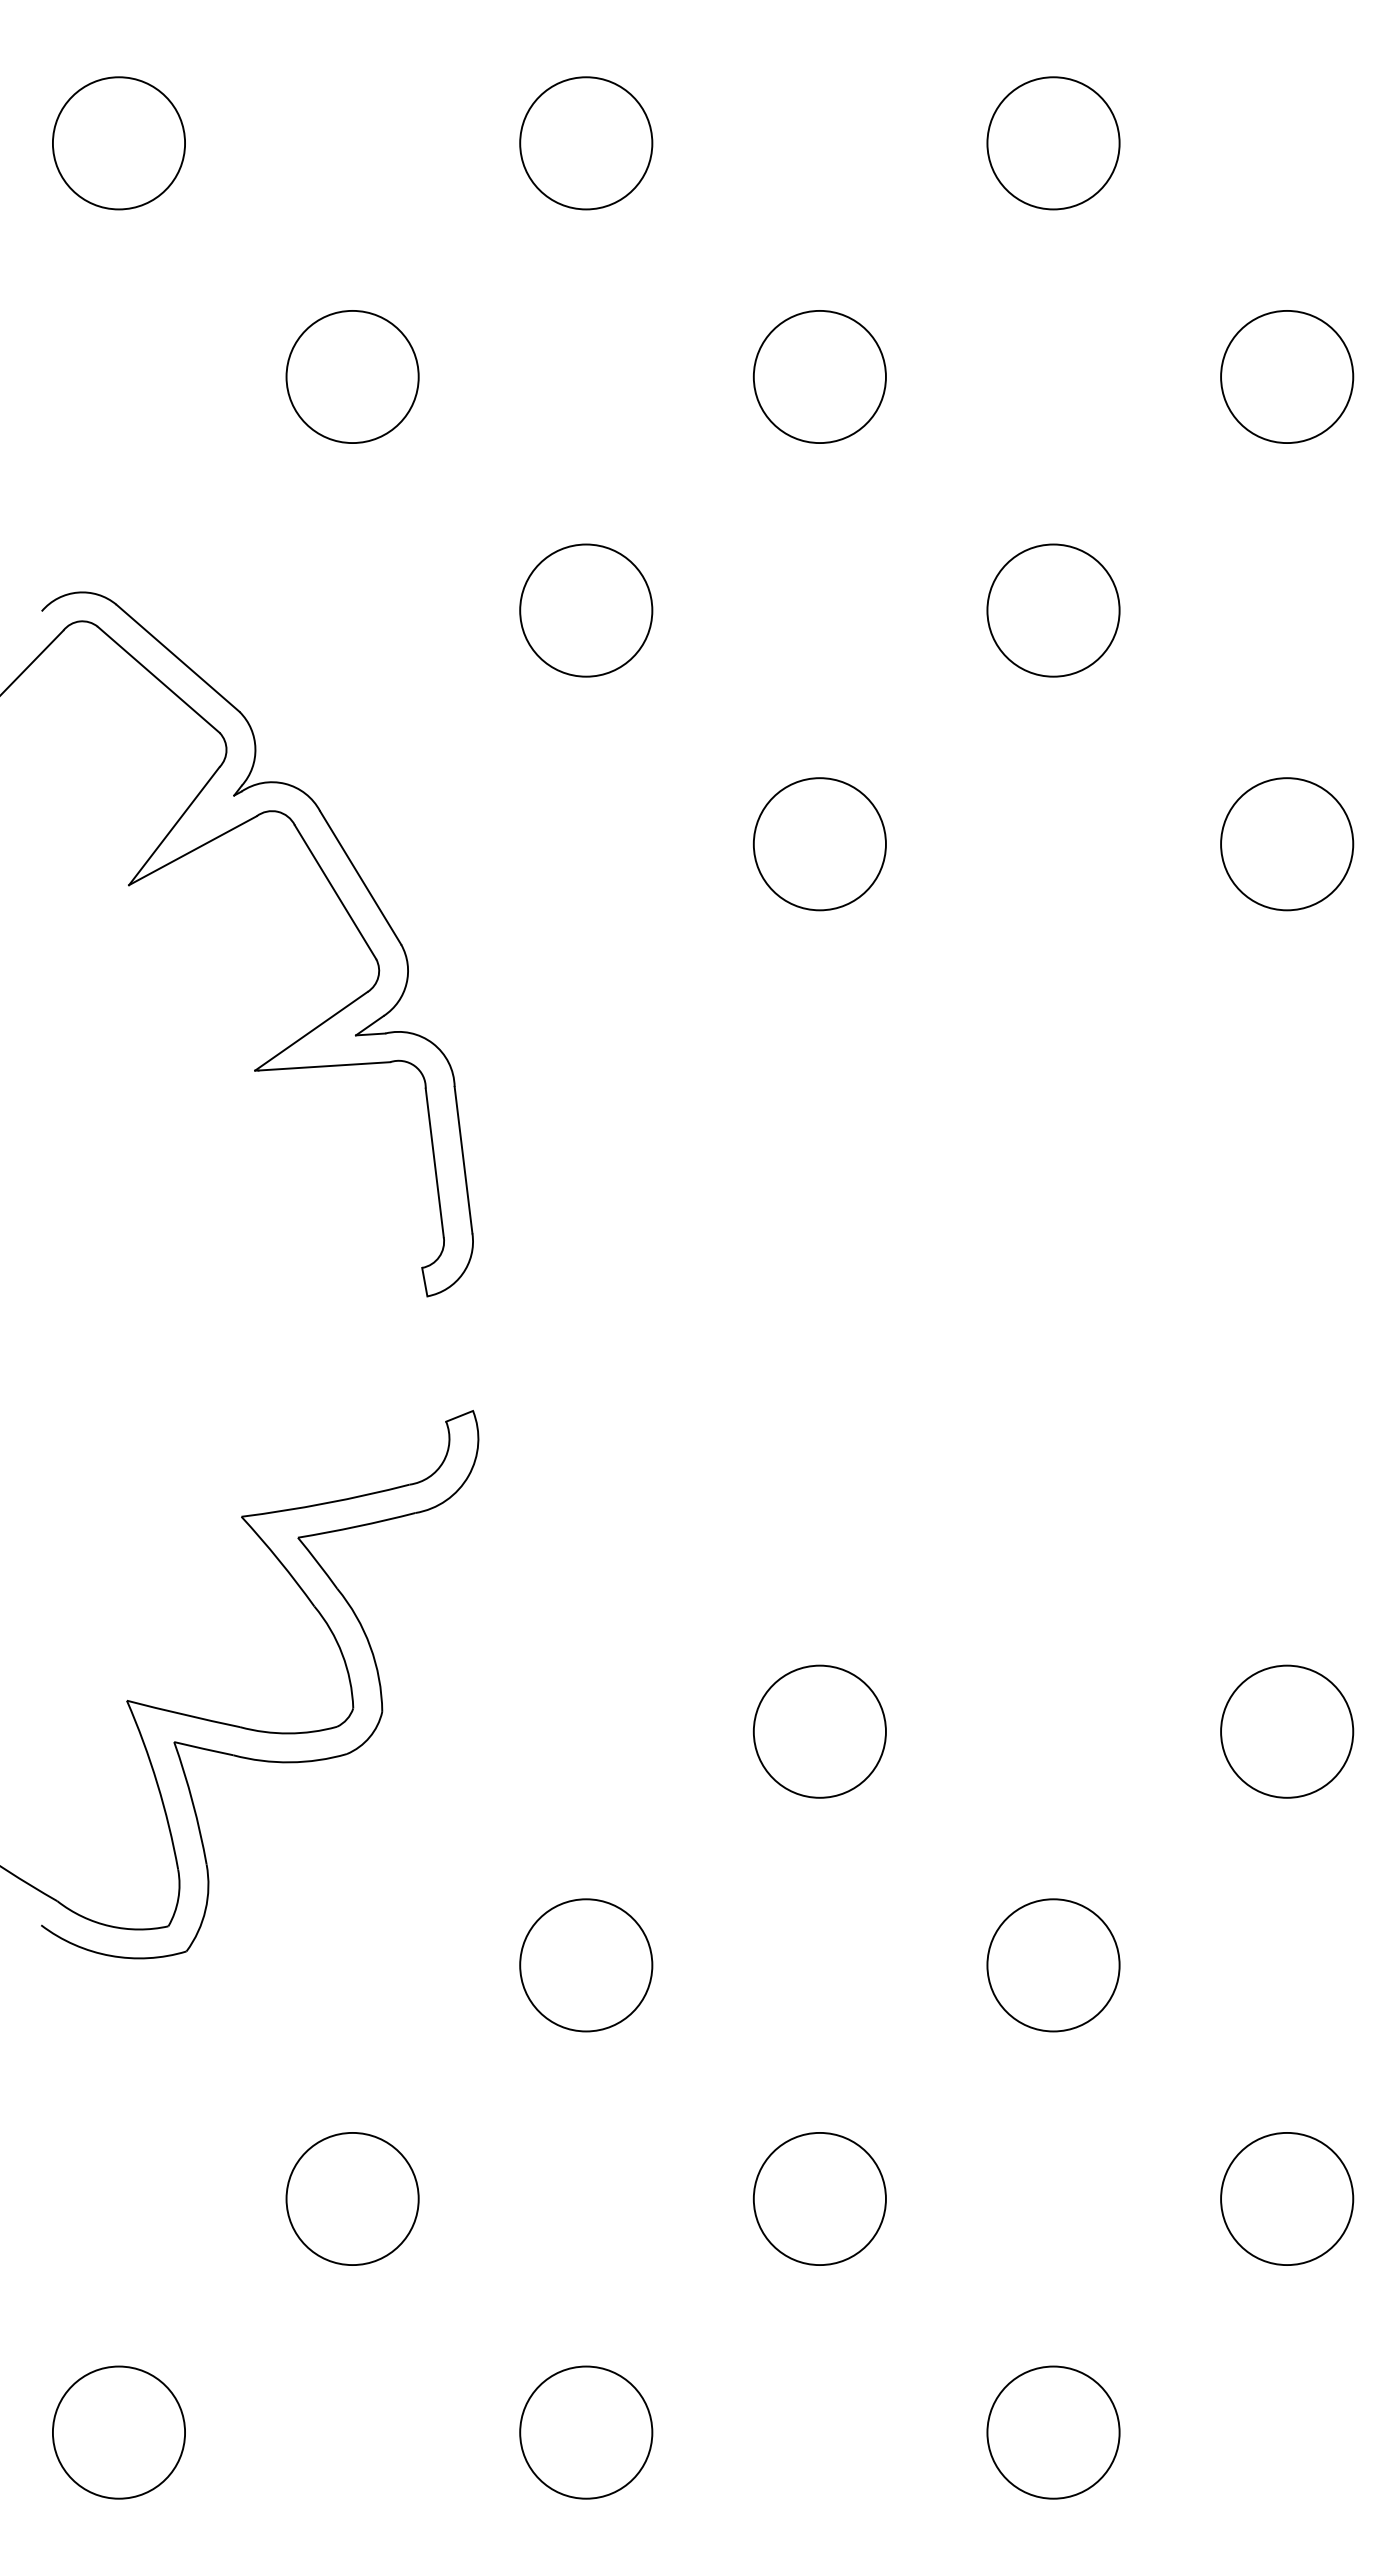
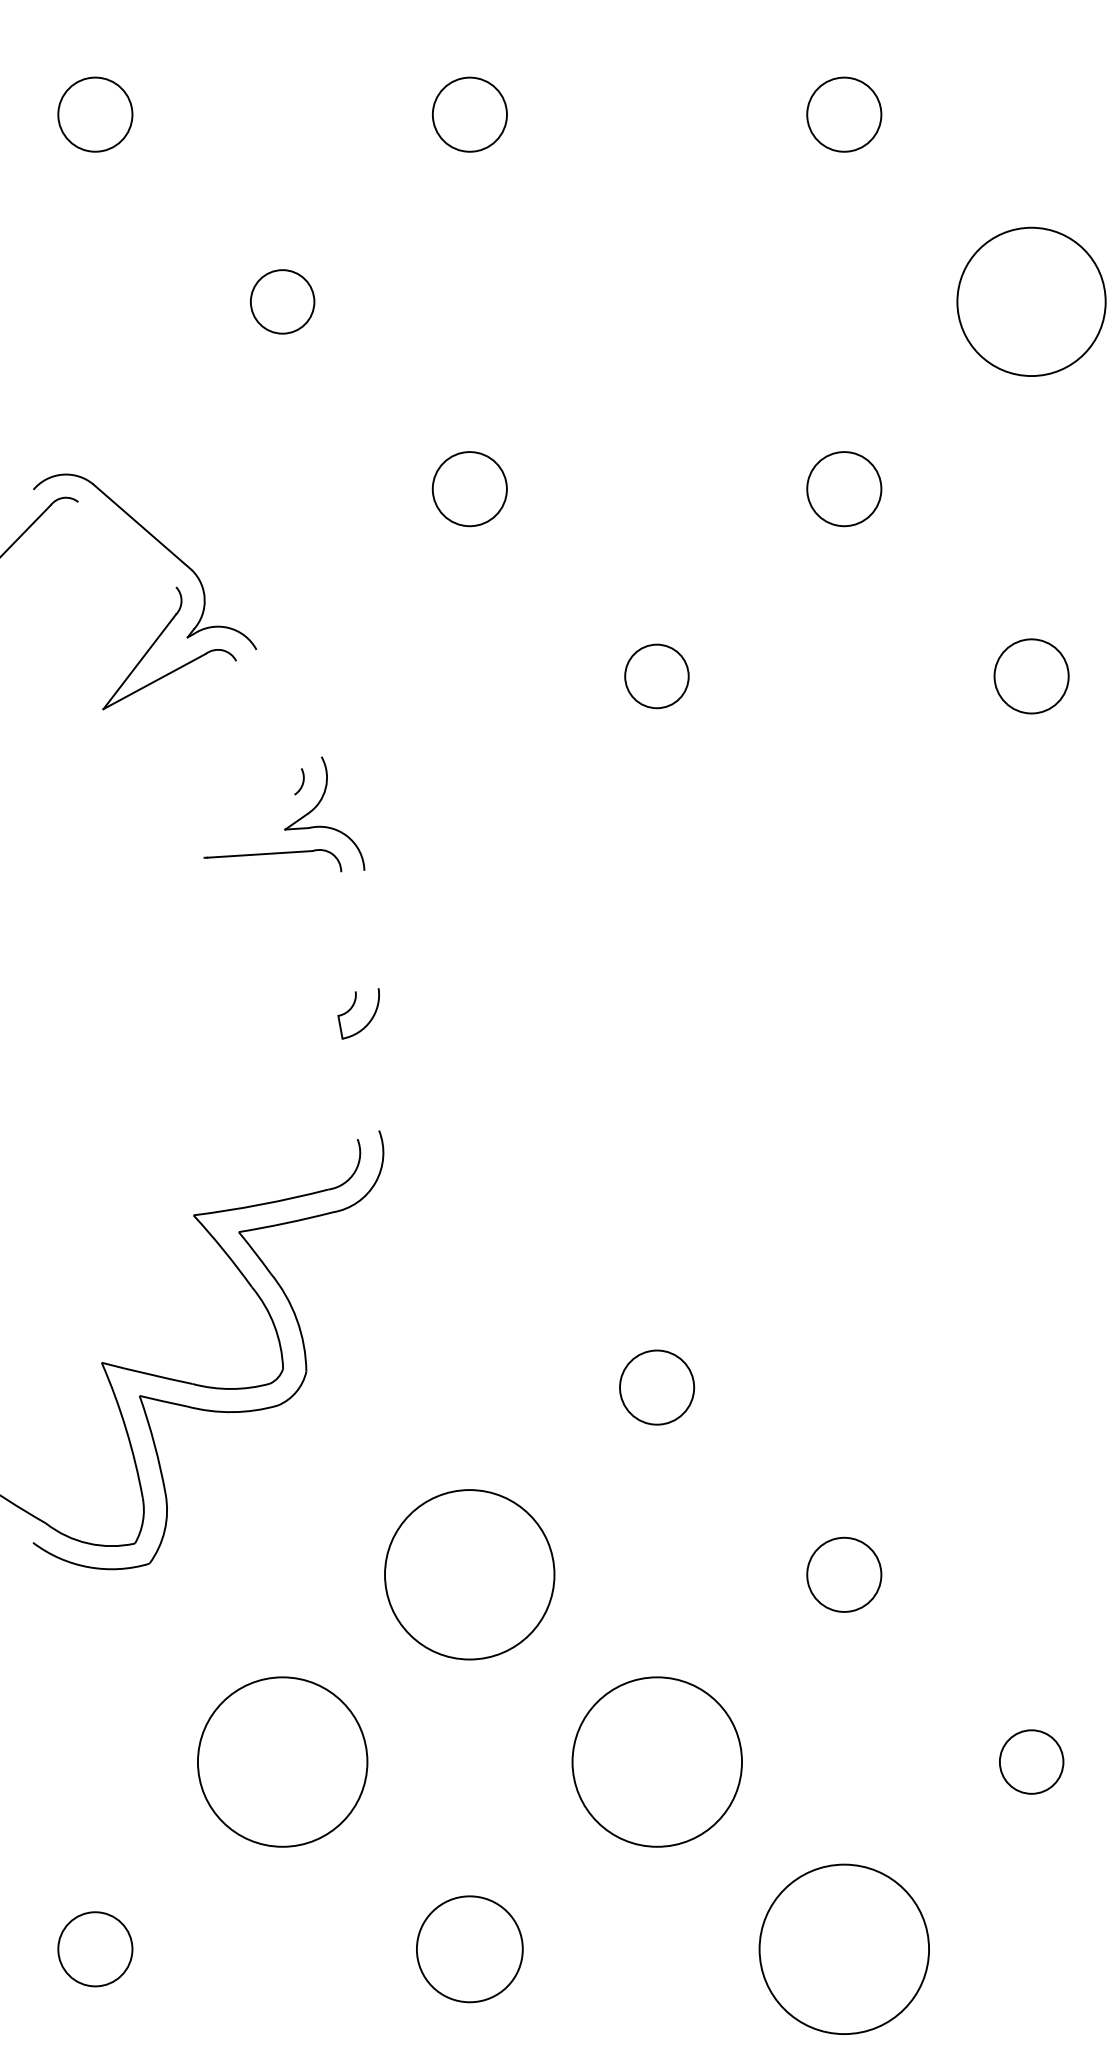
circle: (118, 143) -> (94, 114), size x0.7
circle: (586, 143) -> (470, 114), size x0.7
circle: (1053, 143) -> (844, 114), size x0.7
circle: (352, 376) -> (282, 301), size x0.6
circle: (819, 376) -> (656, 301), removed
circle: (1287, 376) -> (1031, 301), size x1.4
circle: (586, 610) -> (470, 489), size x0.7
circle: (1053, 610) -> (844, 489), size x0.7
line: (158, 679) -> (127, 544), removed
circle: (819, 844) -> (656, 676), size x0.6
circle: (1287, 844) -> (1031, 676), size x0.7
line: (360, 877) -> (288, 703), removed
line: (335, 892) -> (268, 715), removed
line: (311, 1031) -> (249, 826), removed
line: (463, 1159) -> (371, 929), removed
line: (434, 1162) -> (348, 931), removed
line: (459, 1415) -> (368, 1134), removed
circle: (819, 1731) -> (656, 1387), size x0.7
circle: (1287, 1731) -> (1031, 1387), removed
circle: (586, 1965) -> (470, 1574), size x1.6
circle: (1053, 1965) -> (844, 1574), size x0.7
circle: (352, 2198) -> (282, 1761), size x1.6
circle: (819, 2198) -> (656, 1761), size x1.6
circle: (1287, 2198) -> (1031, 1761), size x0.6
circle: (118, 2432) -> (94, 1949), size x0.7
circle: (1053, 2432) -> (844, 1949), size x1.6

